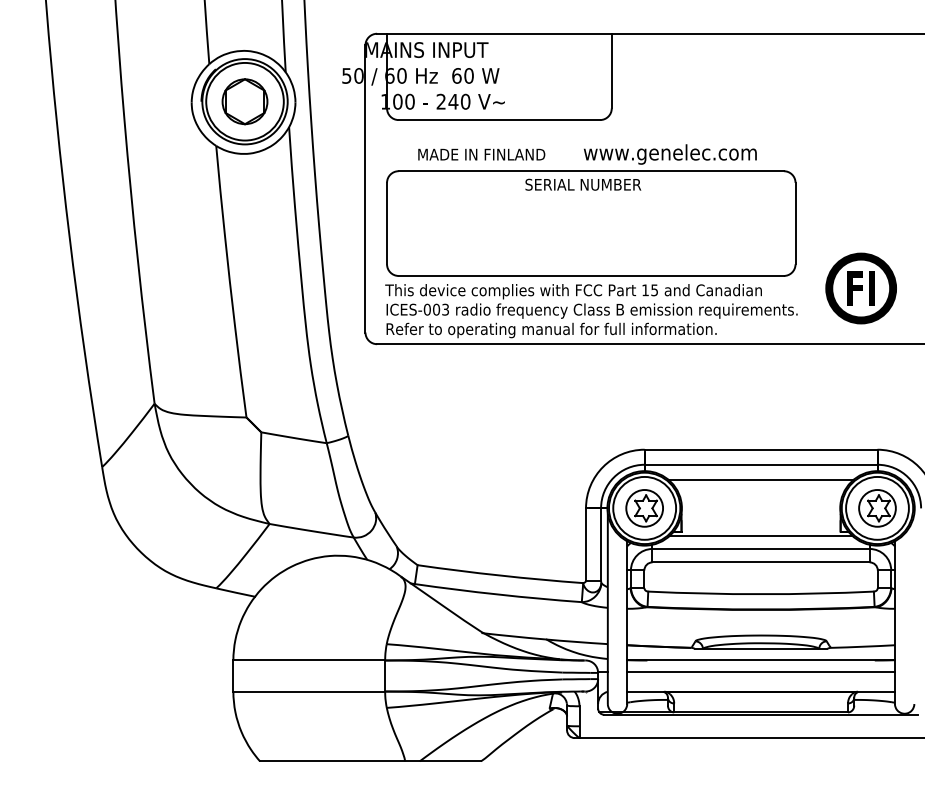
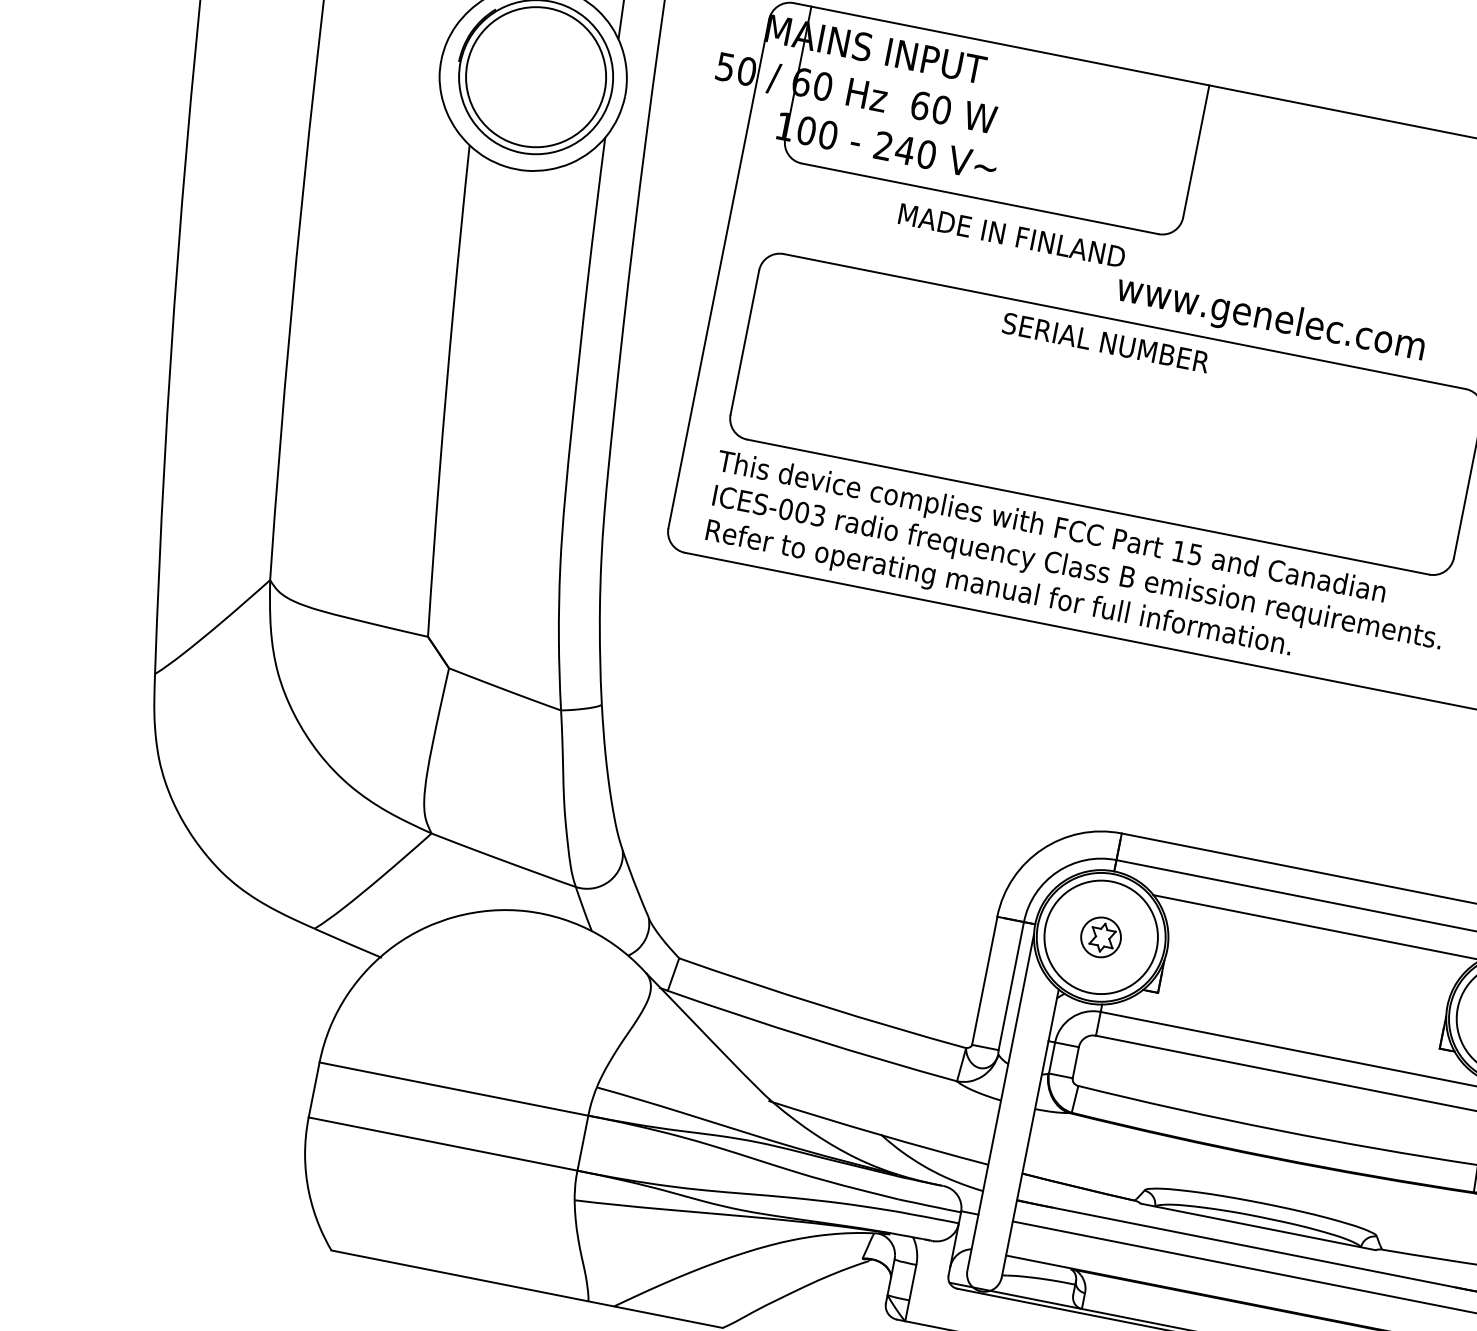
part: (244, 101) -> (535, 76), removed
text: (481, 154) -> (1011, 235), moved
part: (644, 508) -> (1100, 937), size x0.6
line: (761, 535) -> (1298, 1026), removed

